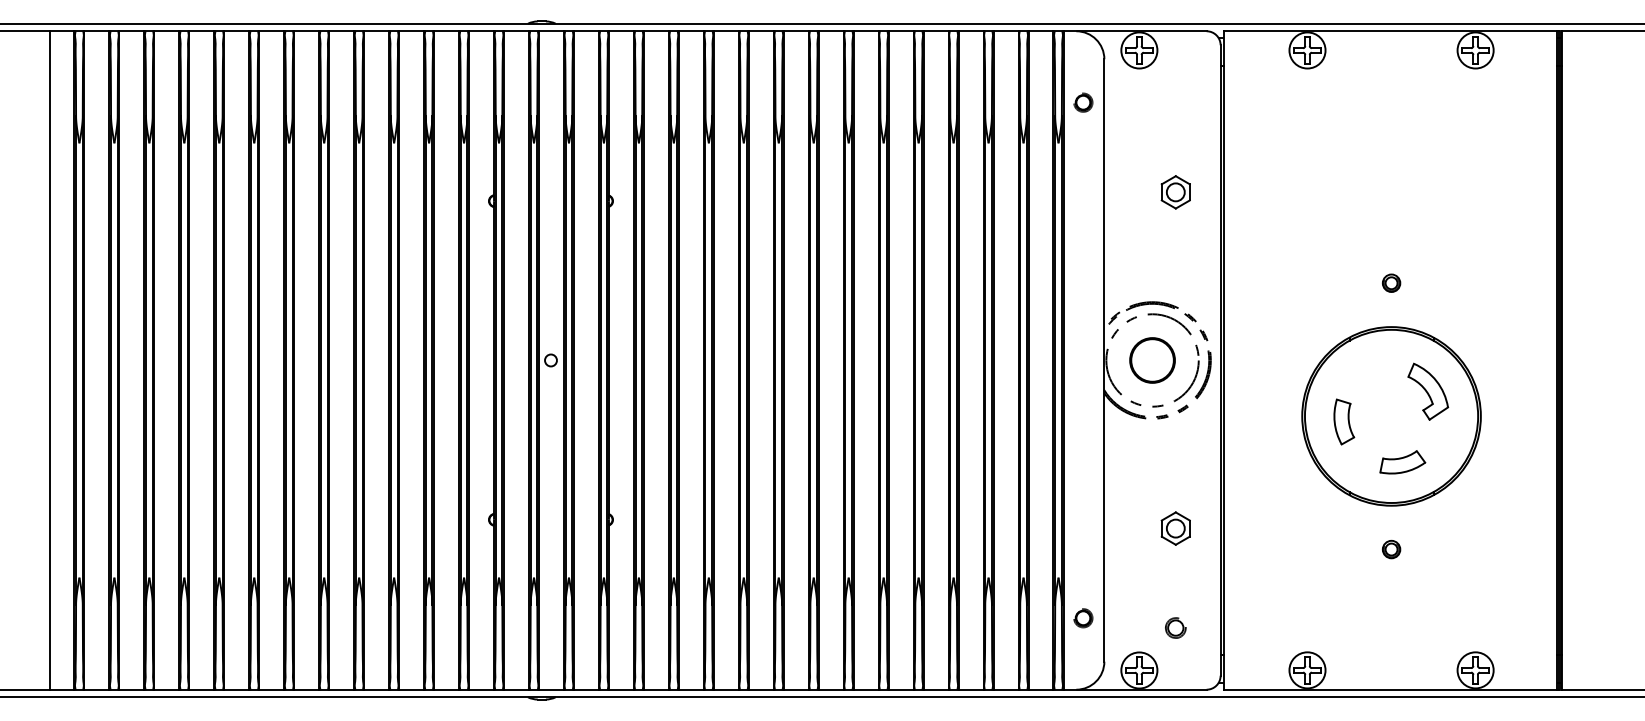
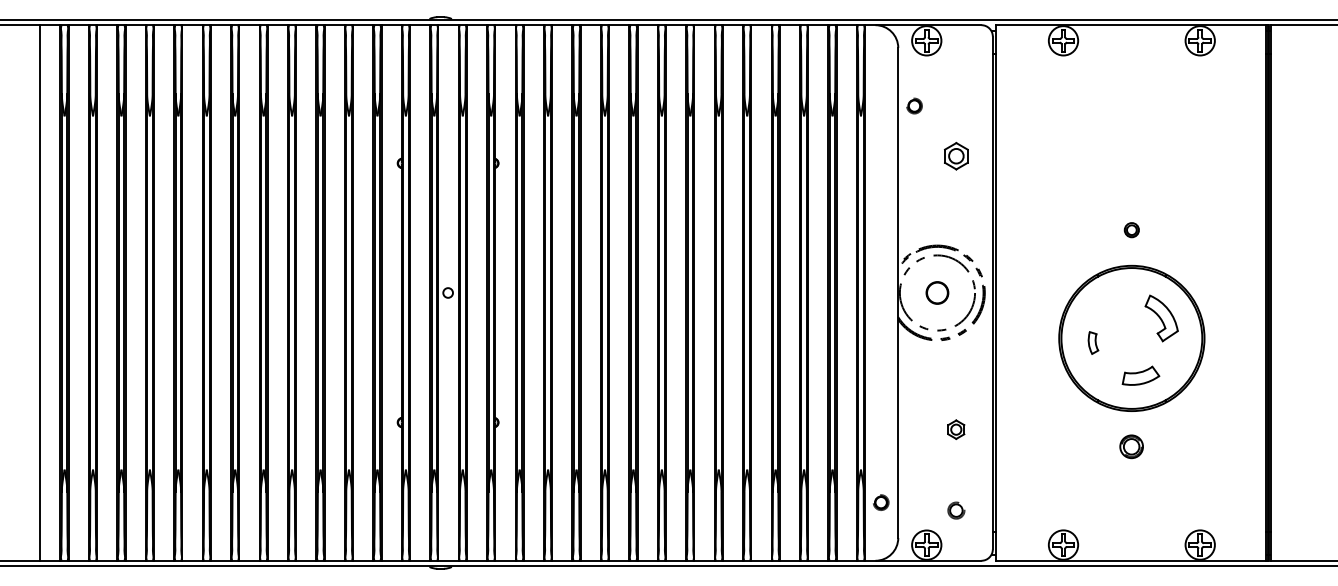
part: (1083, 102) -> (914, 105), moved
circle: (1152, 360) -> (937, 293), size x0.6
part: (1344, 421) -> (1093, 342), size x0.6
part: (1175, 528) -> (956, 429), size x0.7
part: (1391, 549) -> (1131, 446), size x1.6

